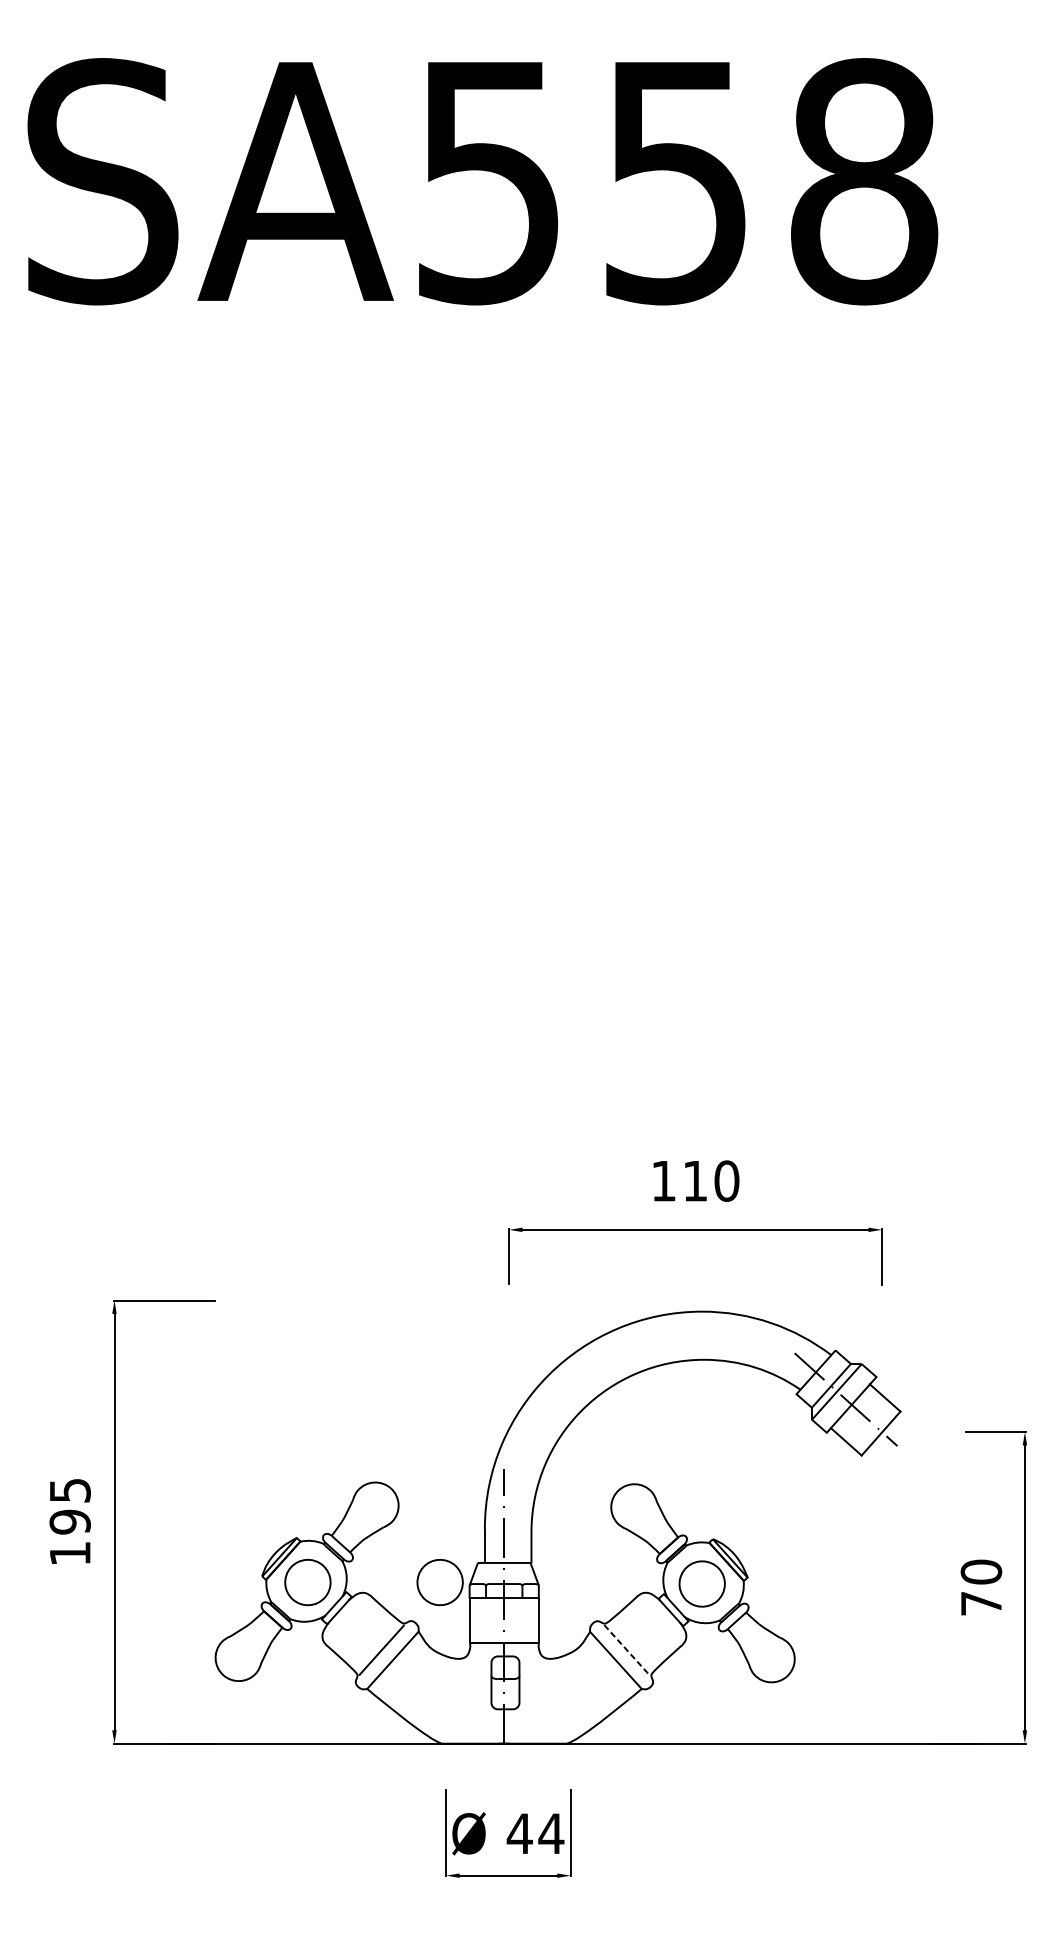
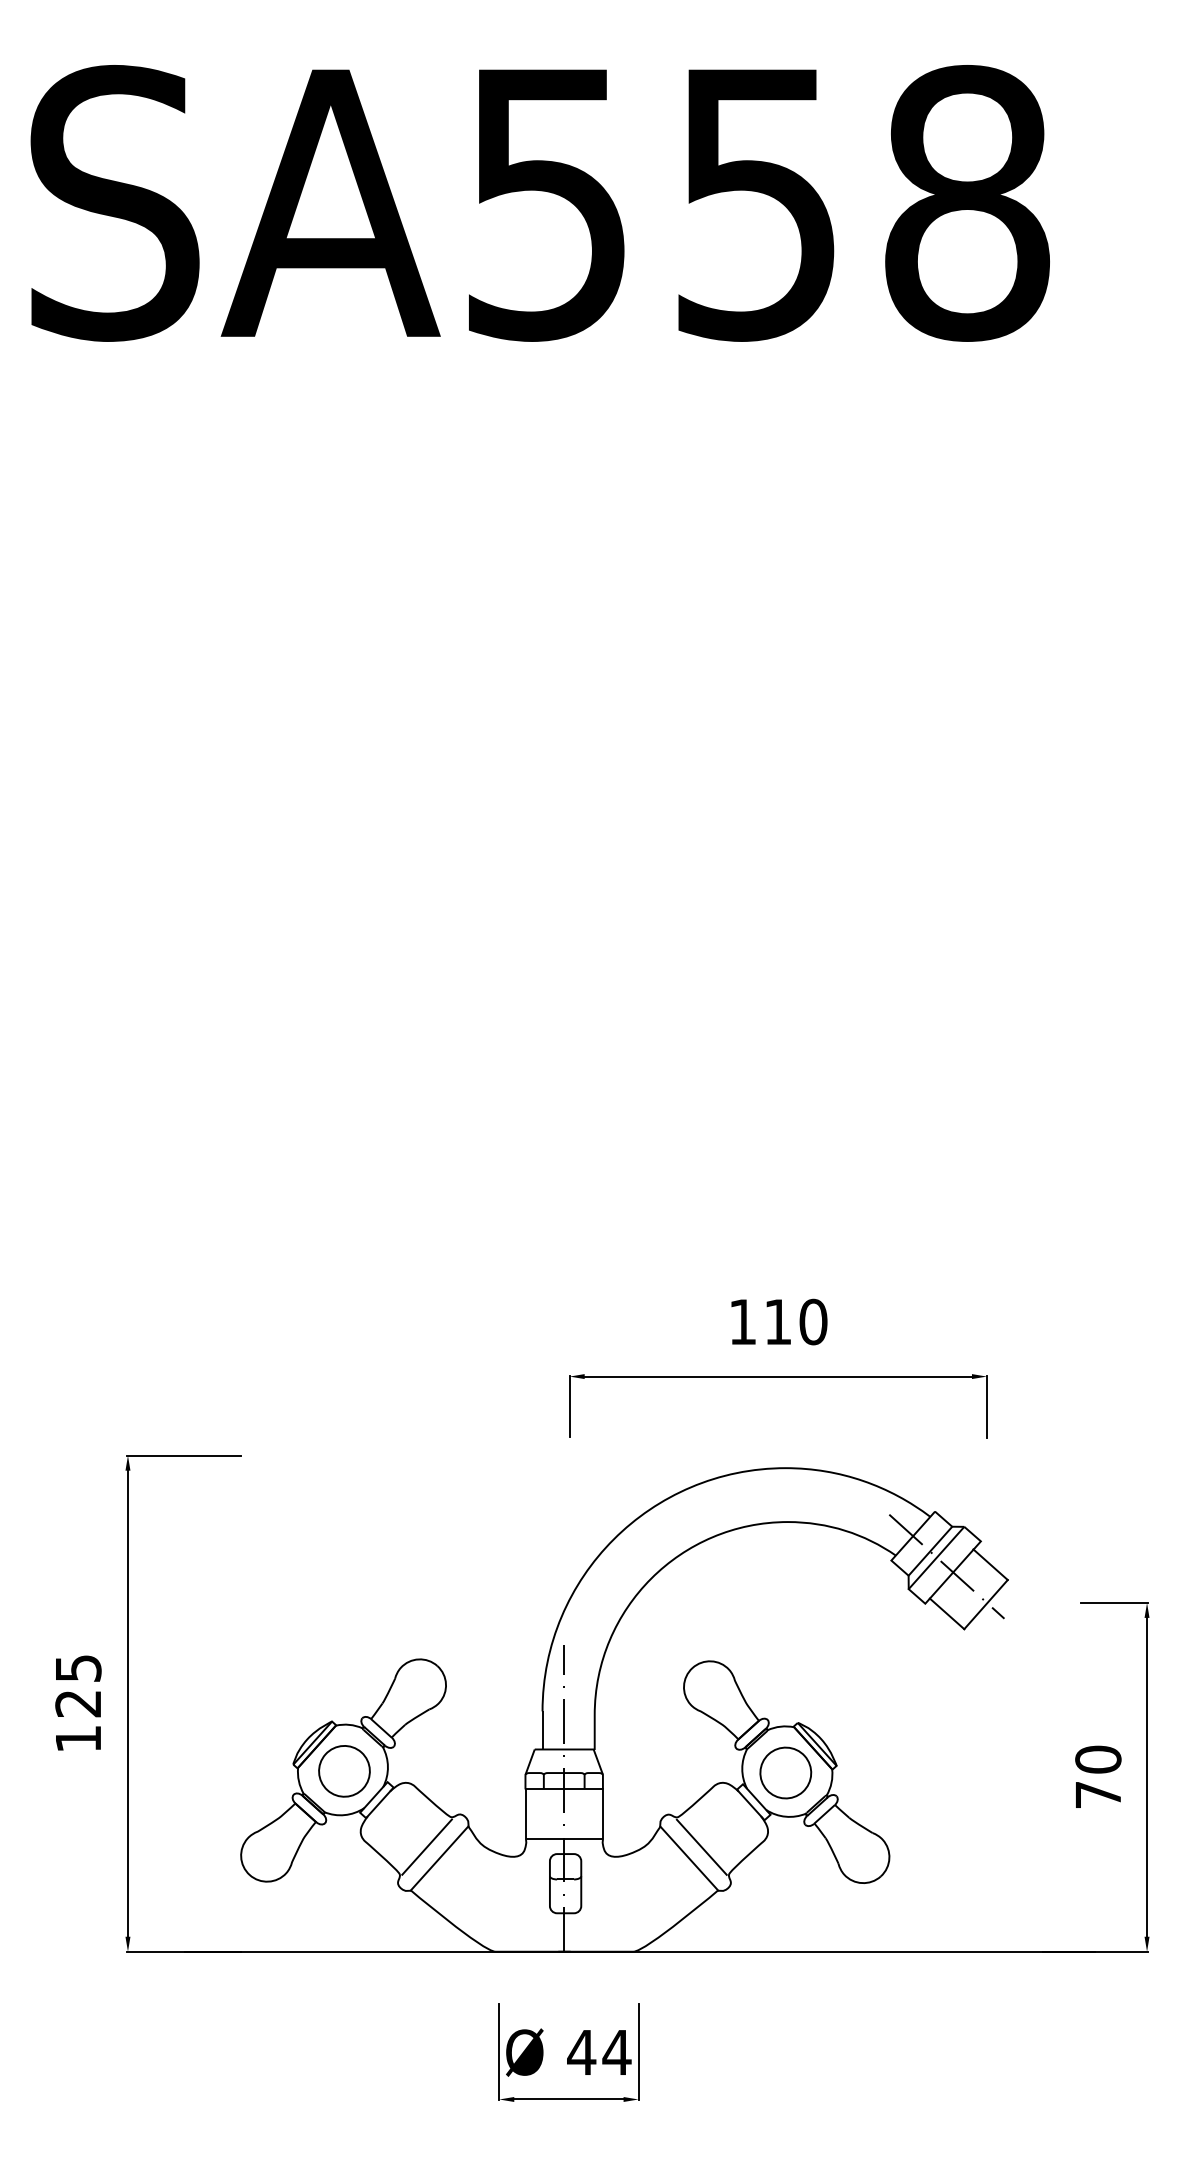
text: (70, 1521) -> (78, 1703), 195 -> 125
part: (440, 1582) -> (492, 1771), removed
line: (627, 1650) -> (702, 1847), dashed -> solid

